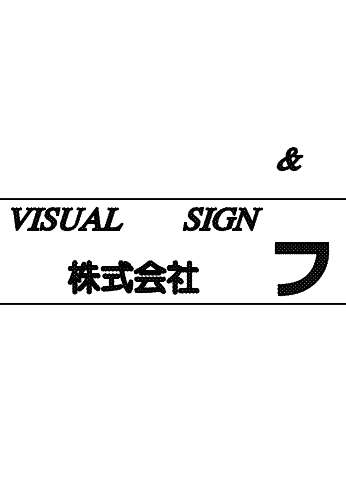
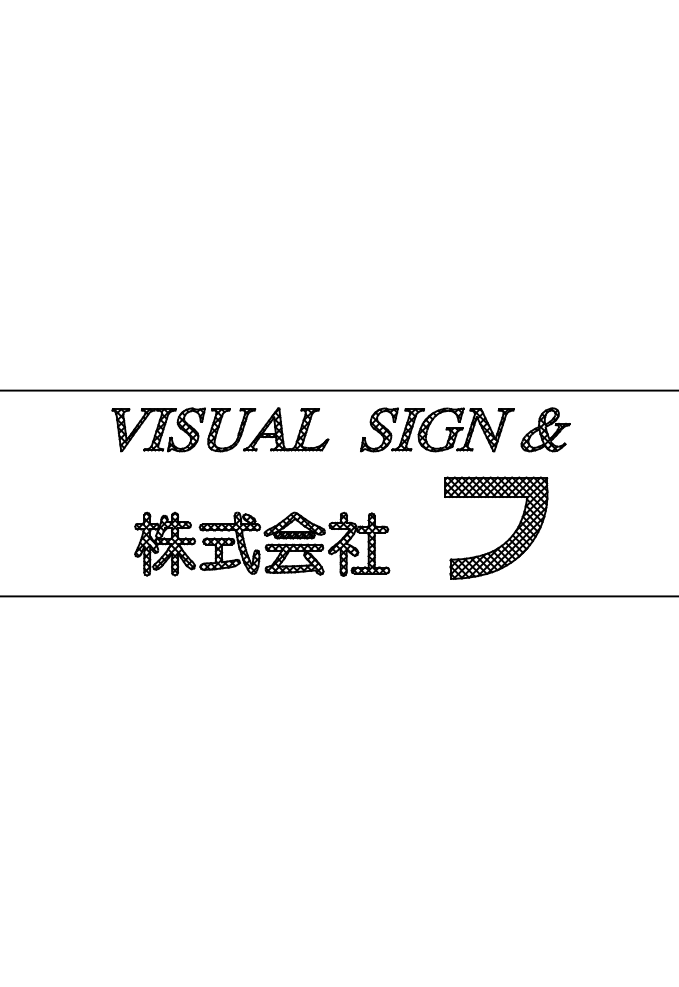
part: (289, 158) -> (544, 428), moved
part: (67, 218) -> (220, 428), moved
part: (307, 274) -> (507, 538), moved

